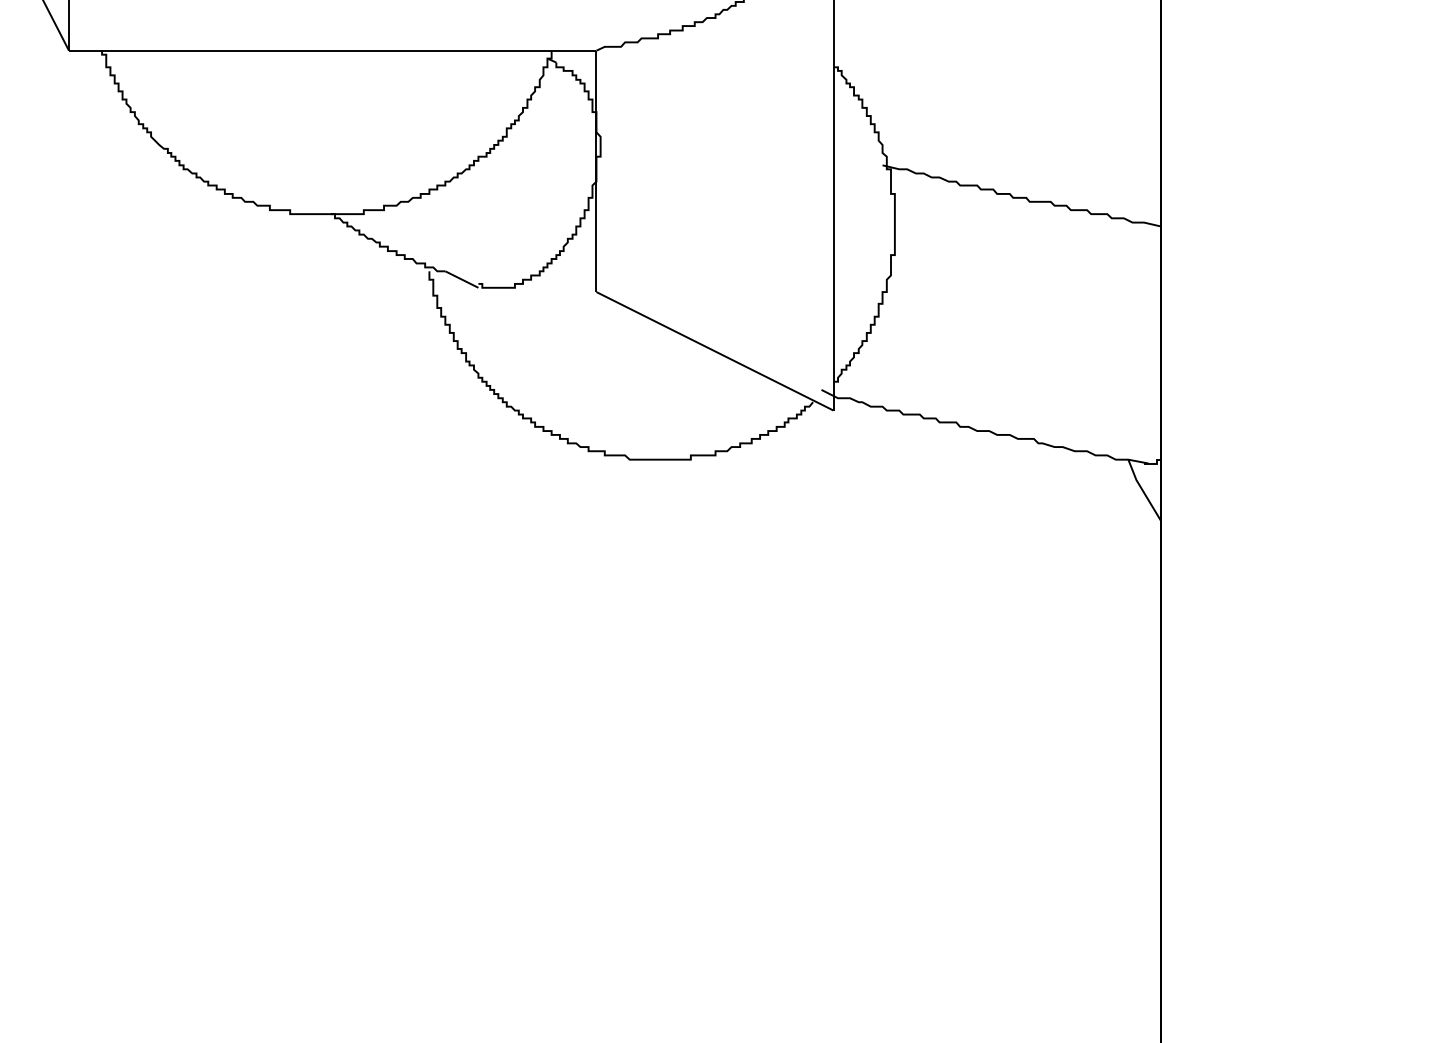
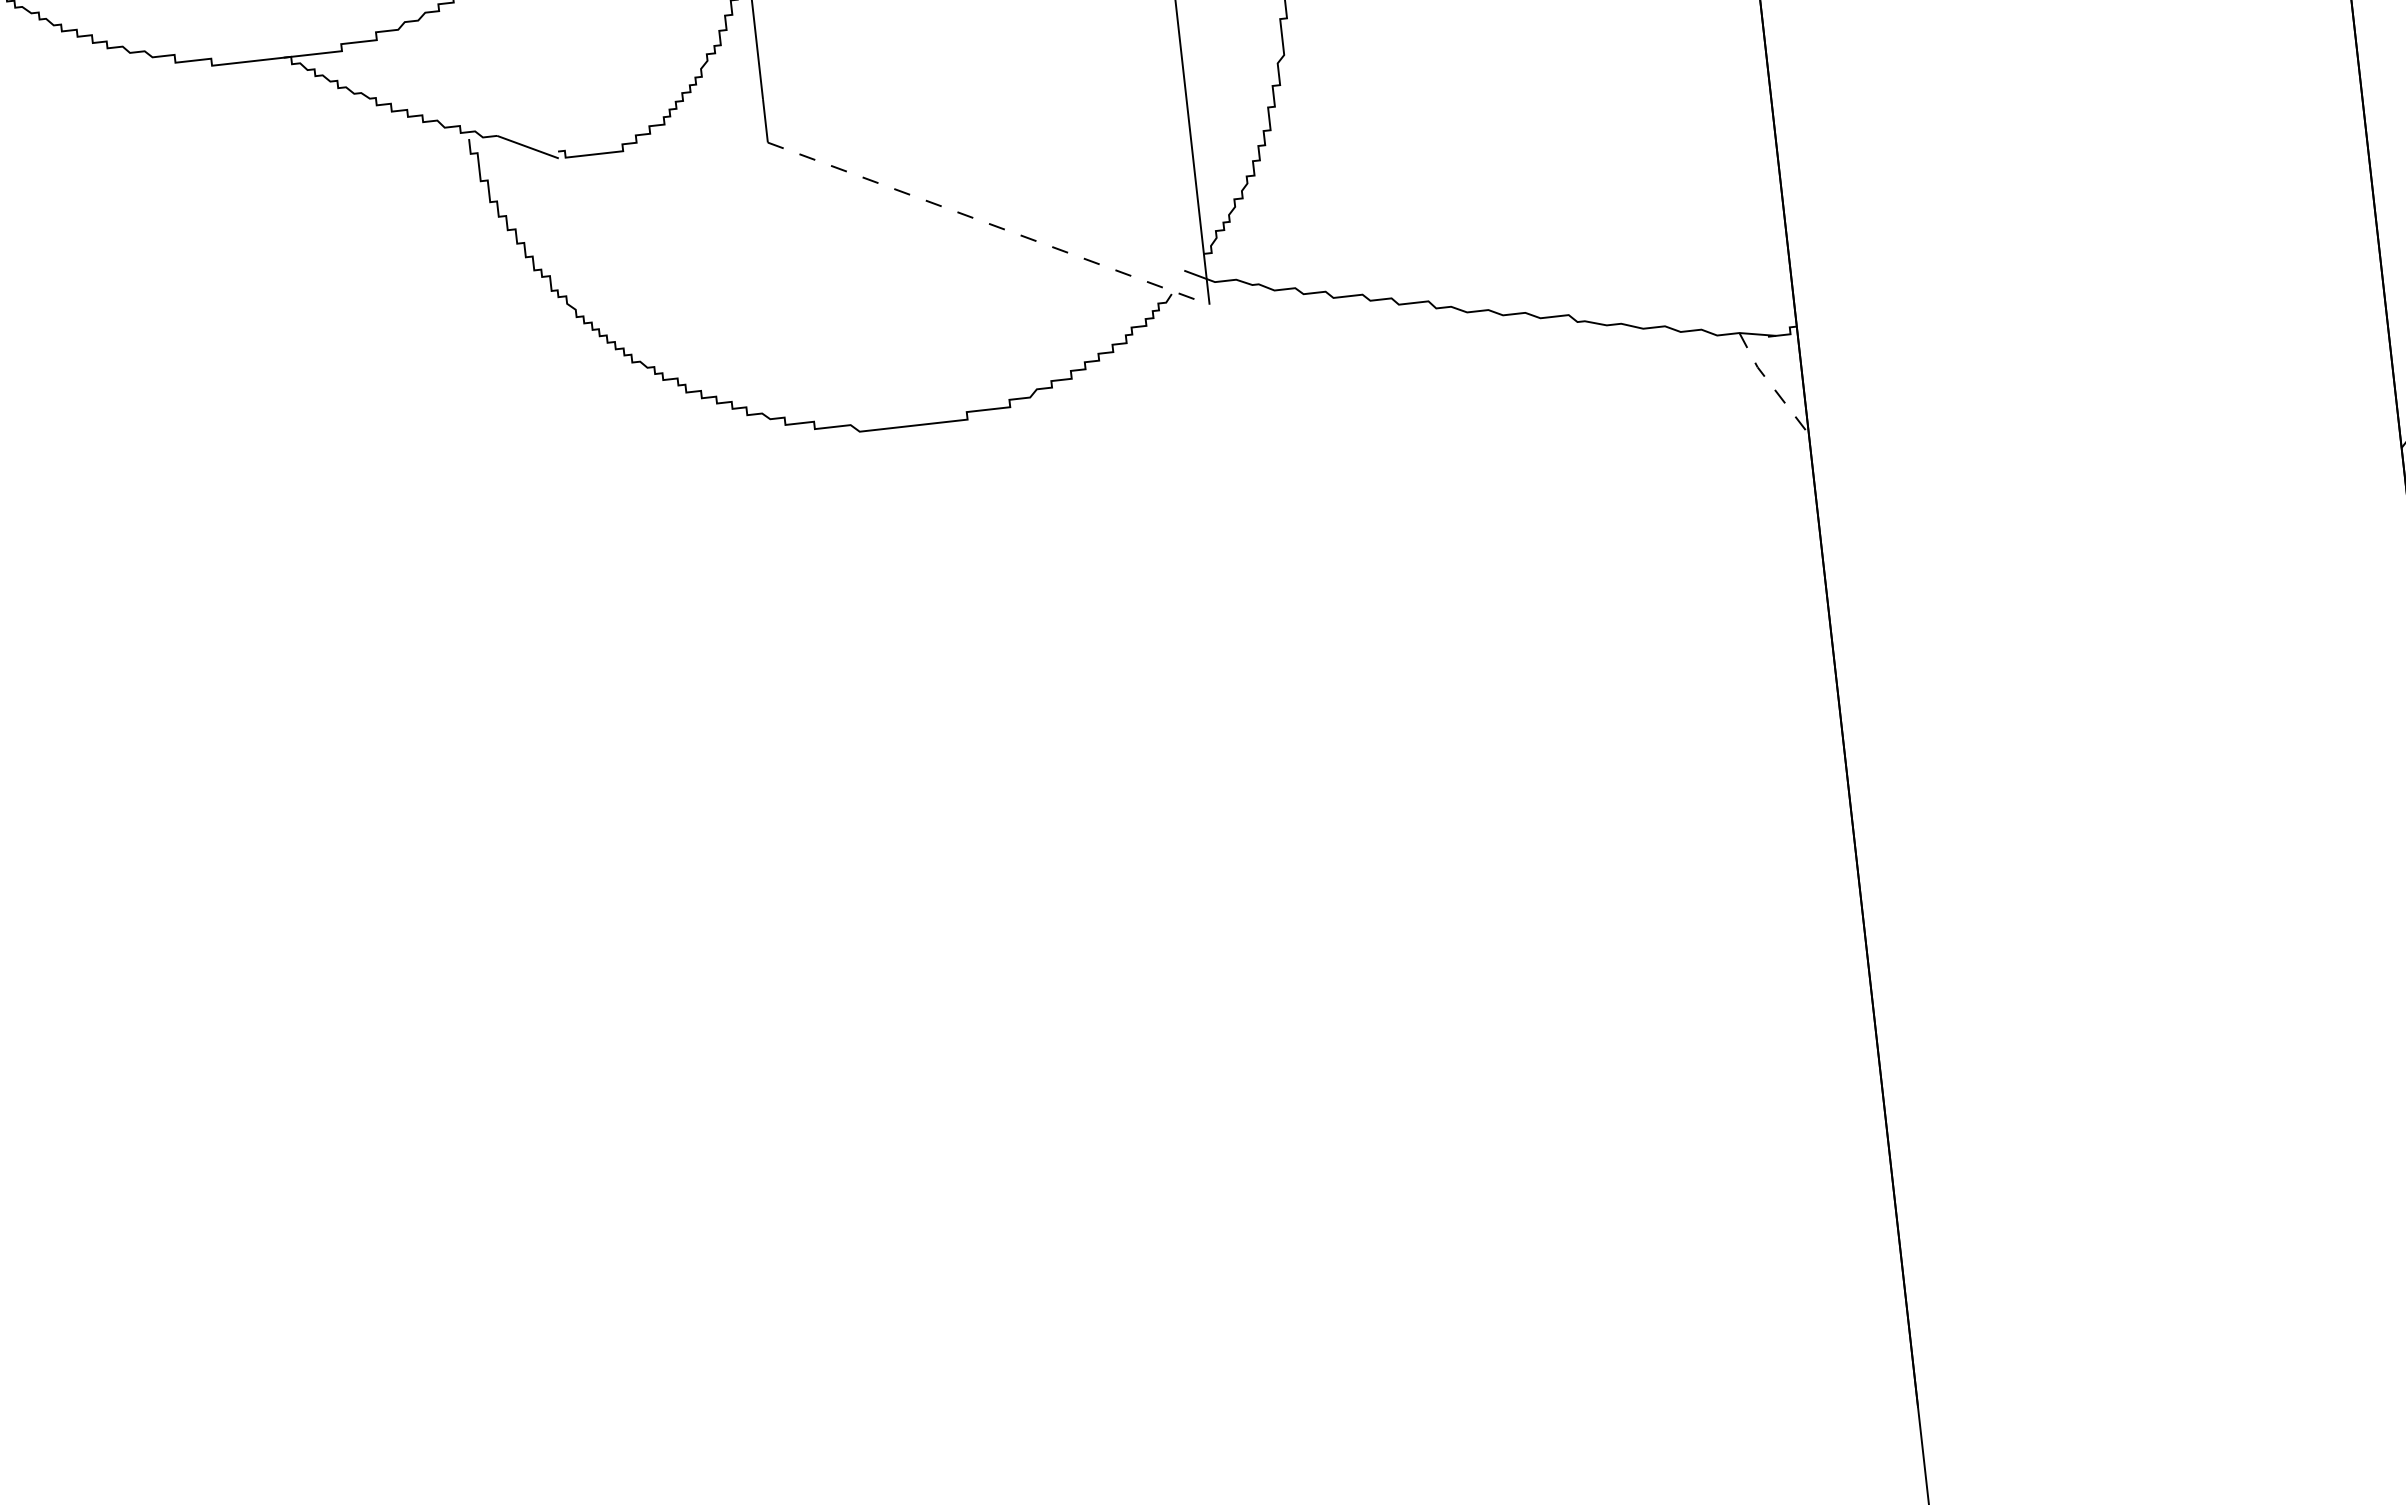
line: (715, 351) -> (989, 223), solid -> dashed
line: (1143, 491) -> (1772, 386), solid -> dashed

